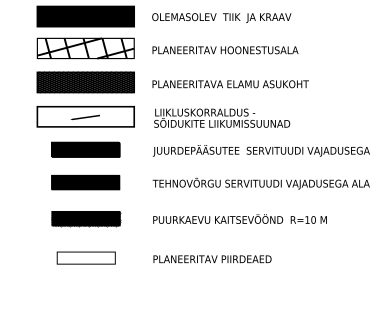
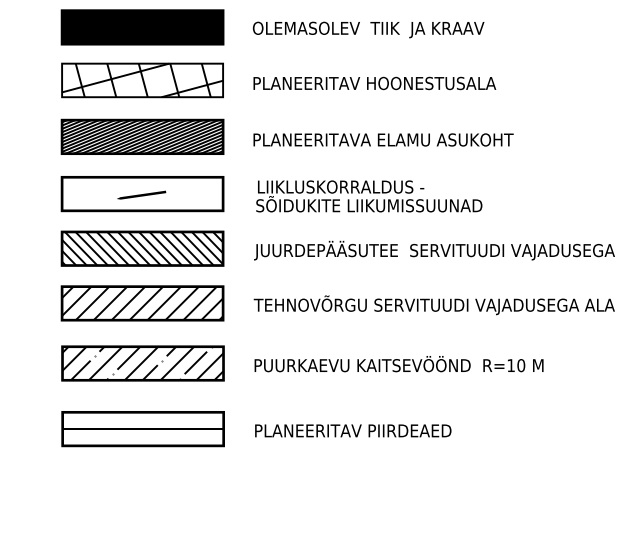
part: (85, 149) -> (142, 248), size x1.43
part: (85, 182) -> (142, 303), size x1.43
part: (85, 218) -> (142, 363), size x1.43
part: (86, 257) -> (143, 427), size x1.67

